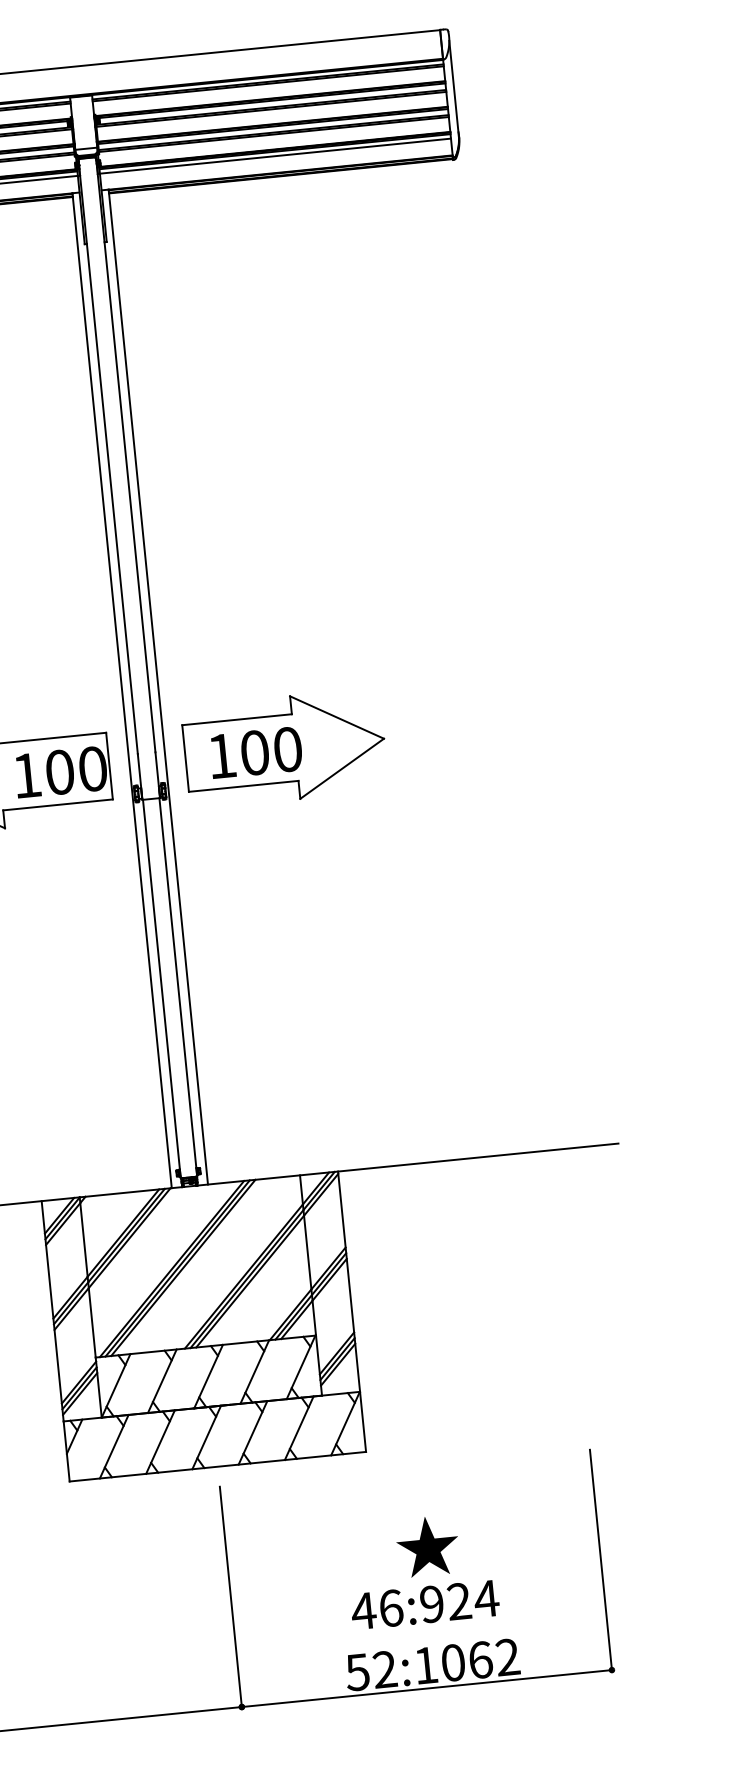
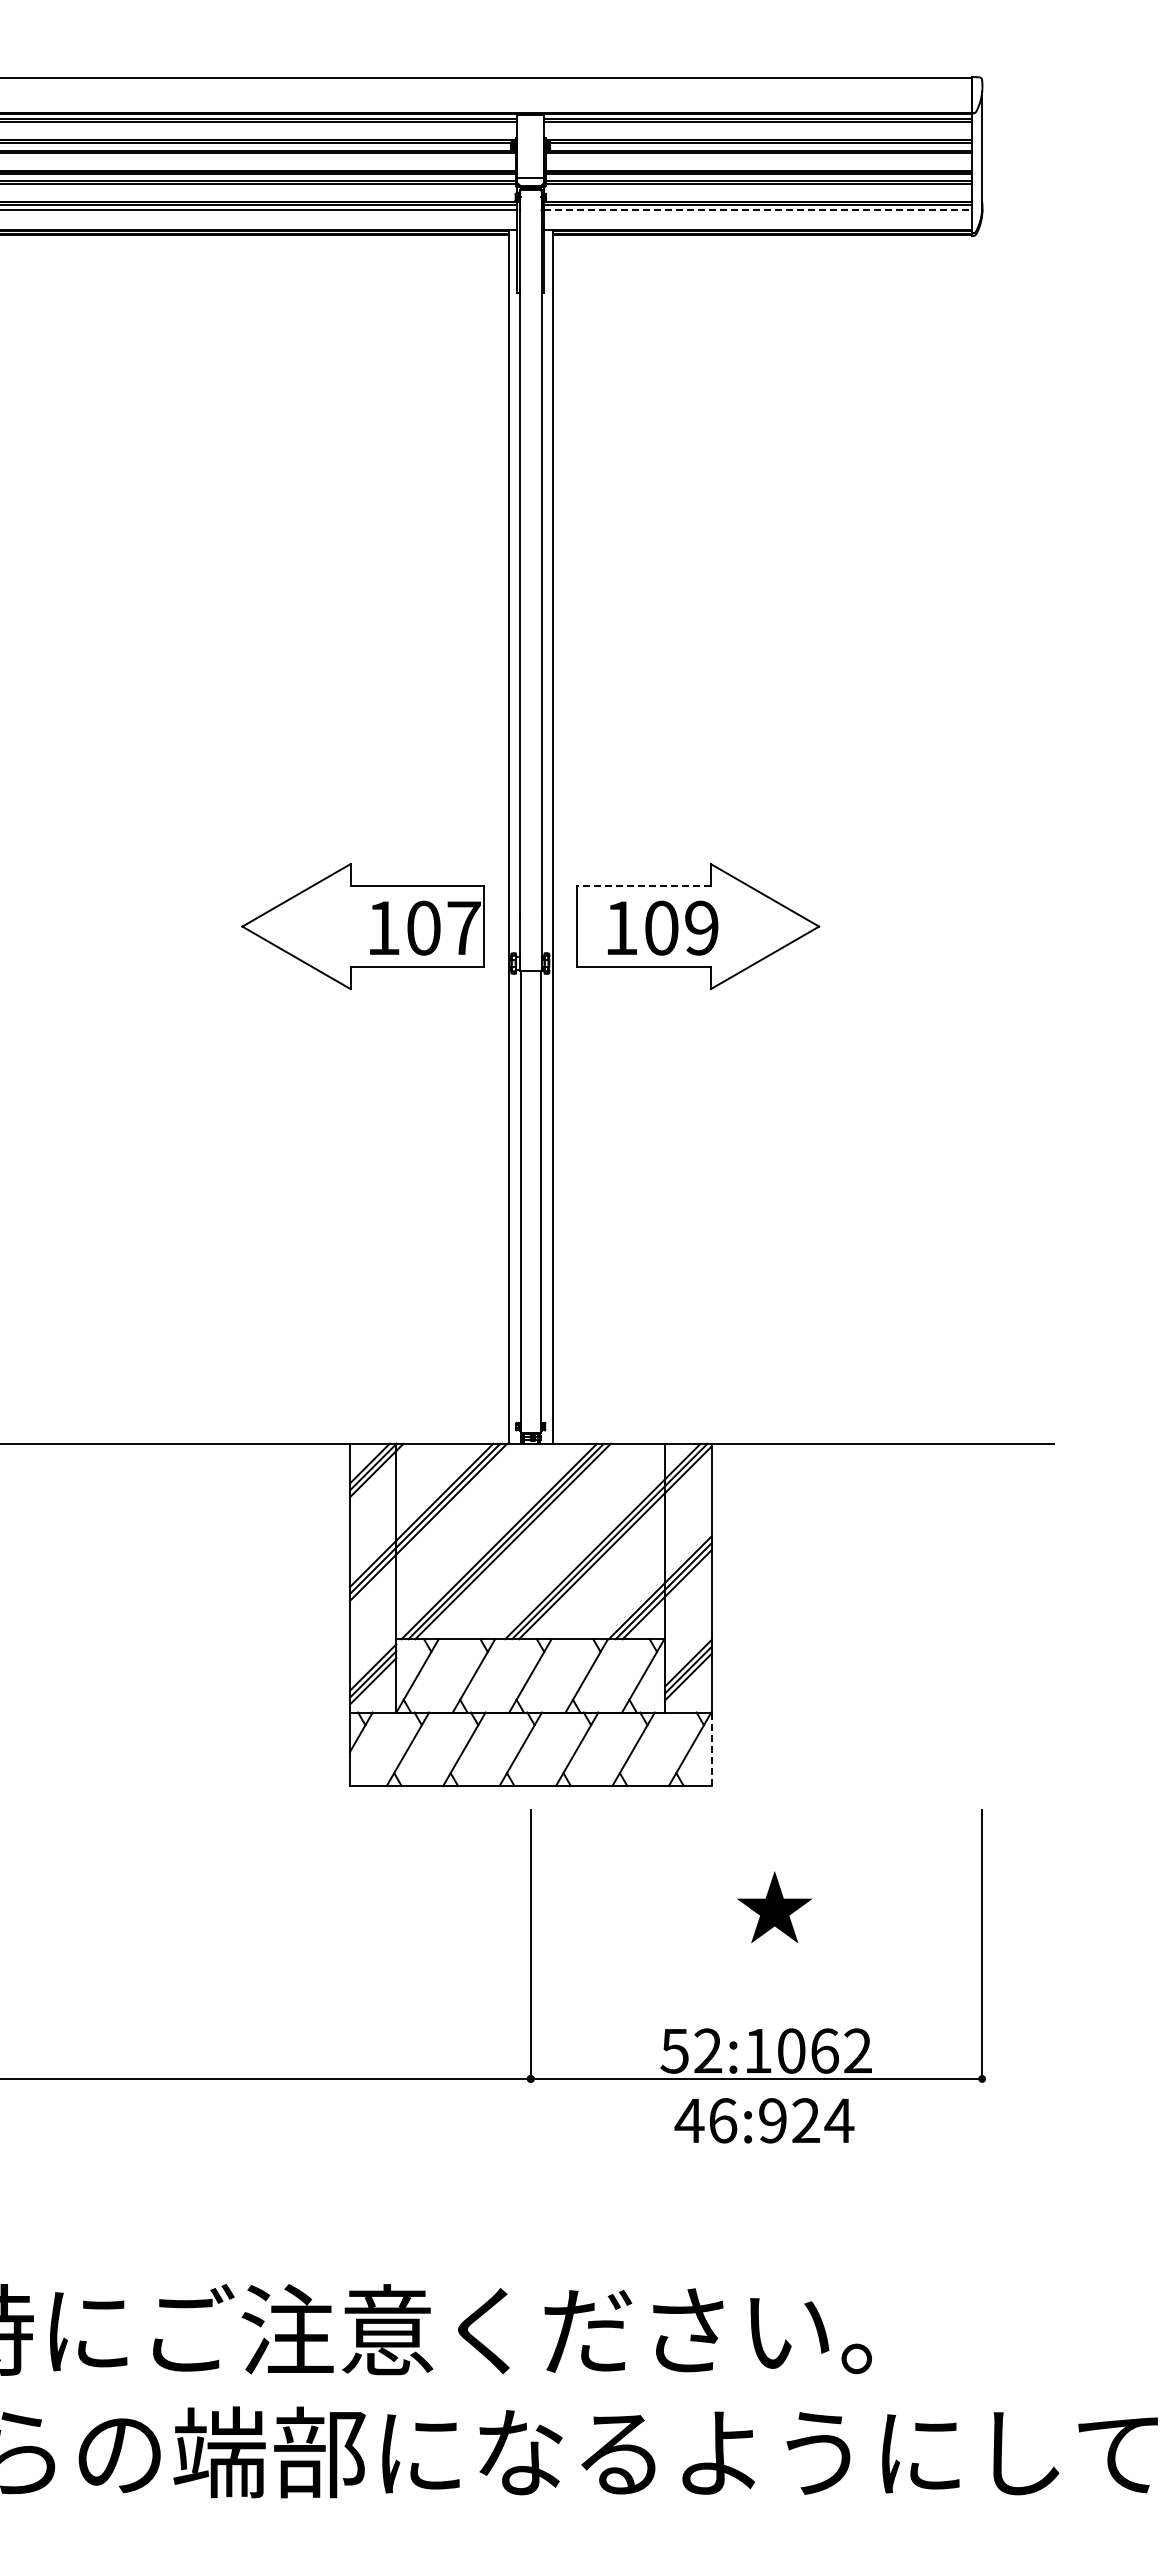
line: (275, 155) -> (758, 209), solid -> dashed
line: (237, 719) -> (644, 885), solid -> dashed
text: (287, 749) -> (701, 927), 100 -> 109
text: (92, 768) -> (463, 927), 100 -> 107
line: (363, 1422) -> (711, 1749), solid -> dashed
text: (425, 1604) -> (764, 2120), moved

